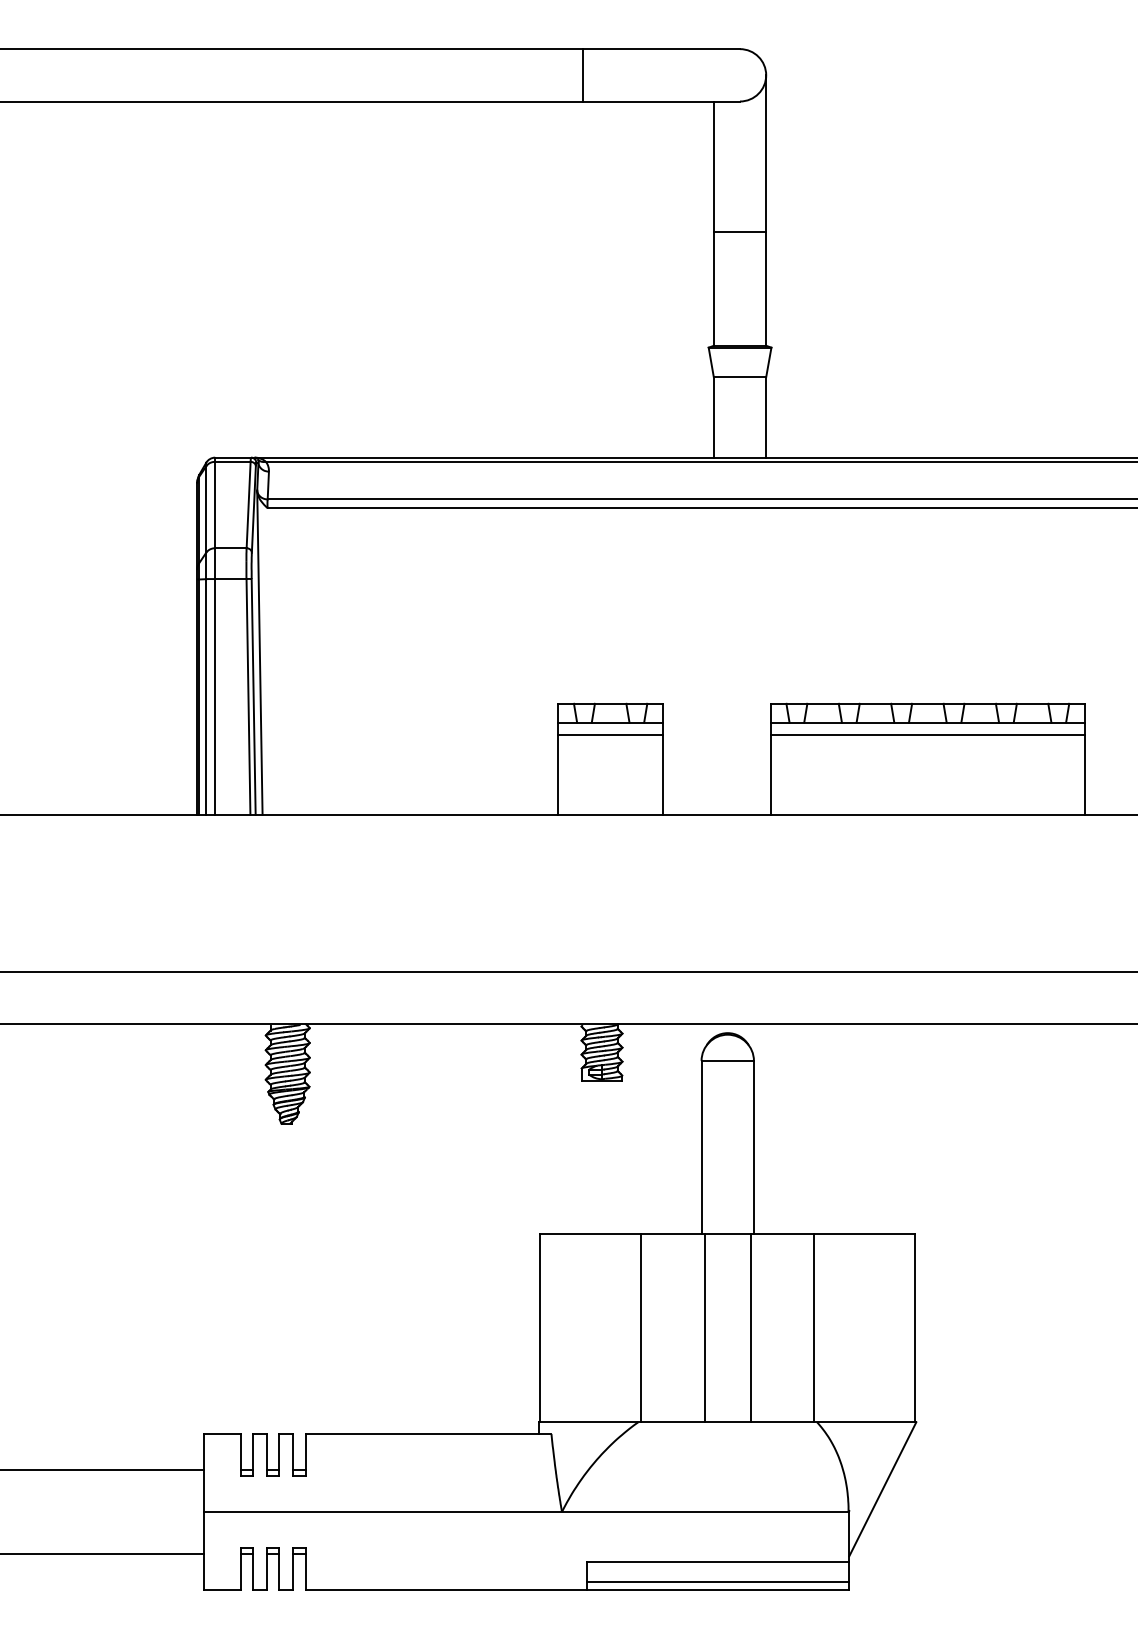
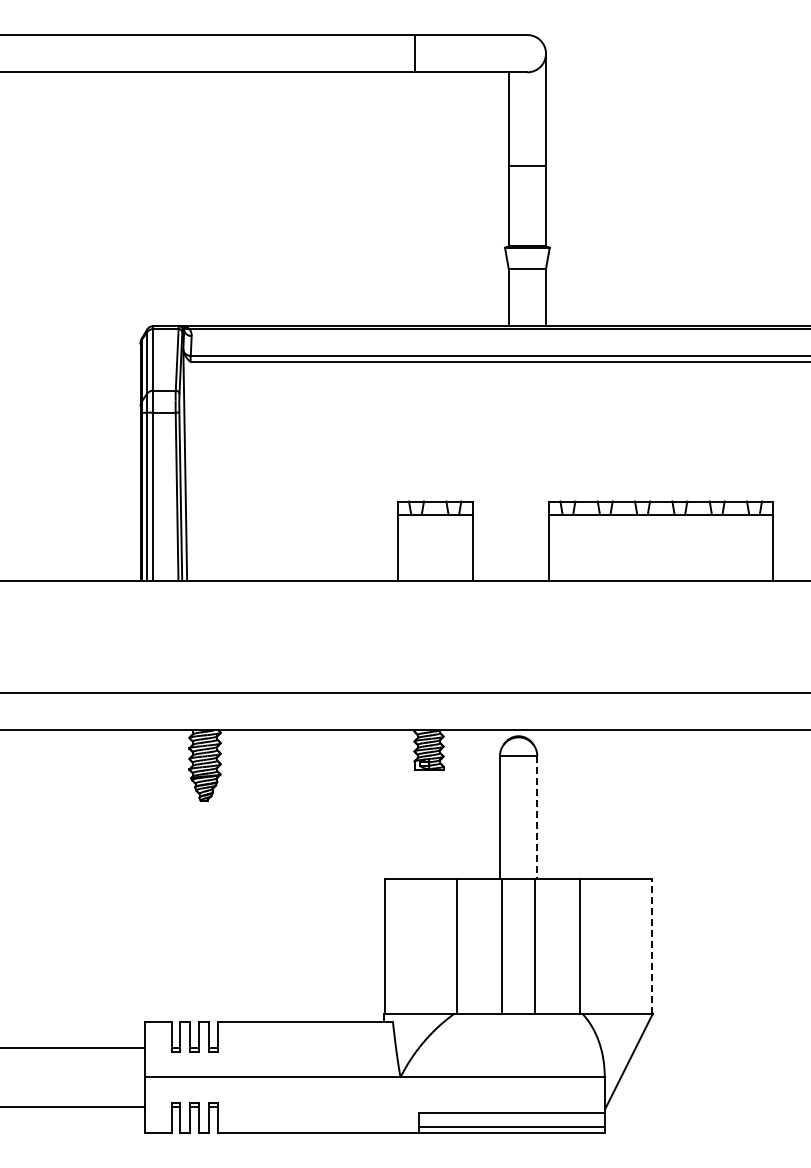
line: (609, 734) -> (434, 523), removed
line: (928, 734) -> (661, 523), removed
line: (754, 1147) -> (537, 817), solid -> dashed
line: (915, 1326) -> (652, 945), solid -> dashed

